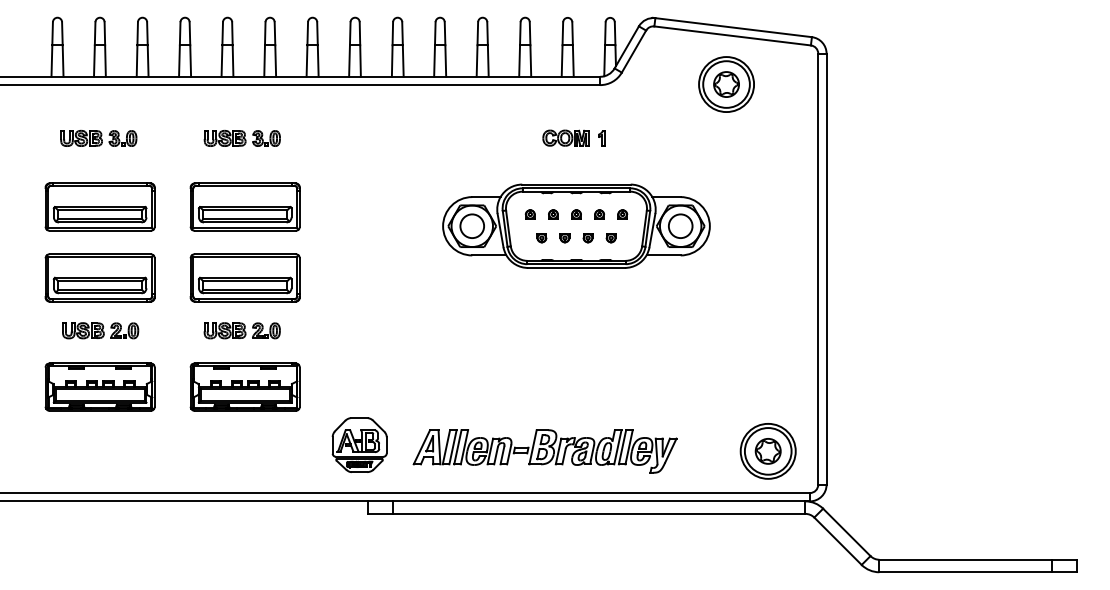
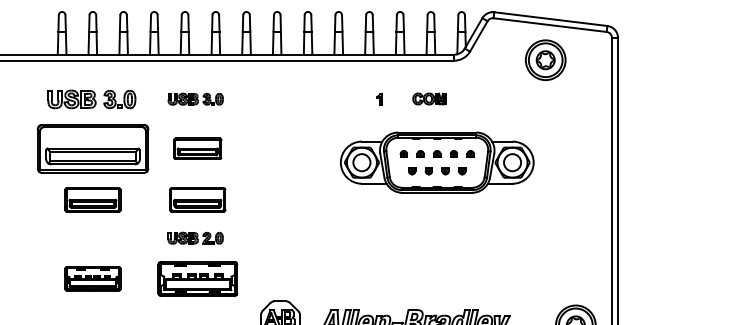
part: (98, 137) -> (91, 98), size x1.6
part: (601, 138) -> (379, 99), moved
part: (99, 206) -> (92, 148), size x1.4
part: (244, 206) -> (197, 148), size x0.6
part: (99, 277) -> (92, 199), size x0.7
part: (244, 277) -> (197, 199), size x0.7
part: (100, 330) -> (93, 238), removed
part: (99, 386) -> (92, 278), size x0.7

